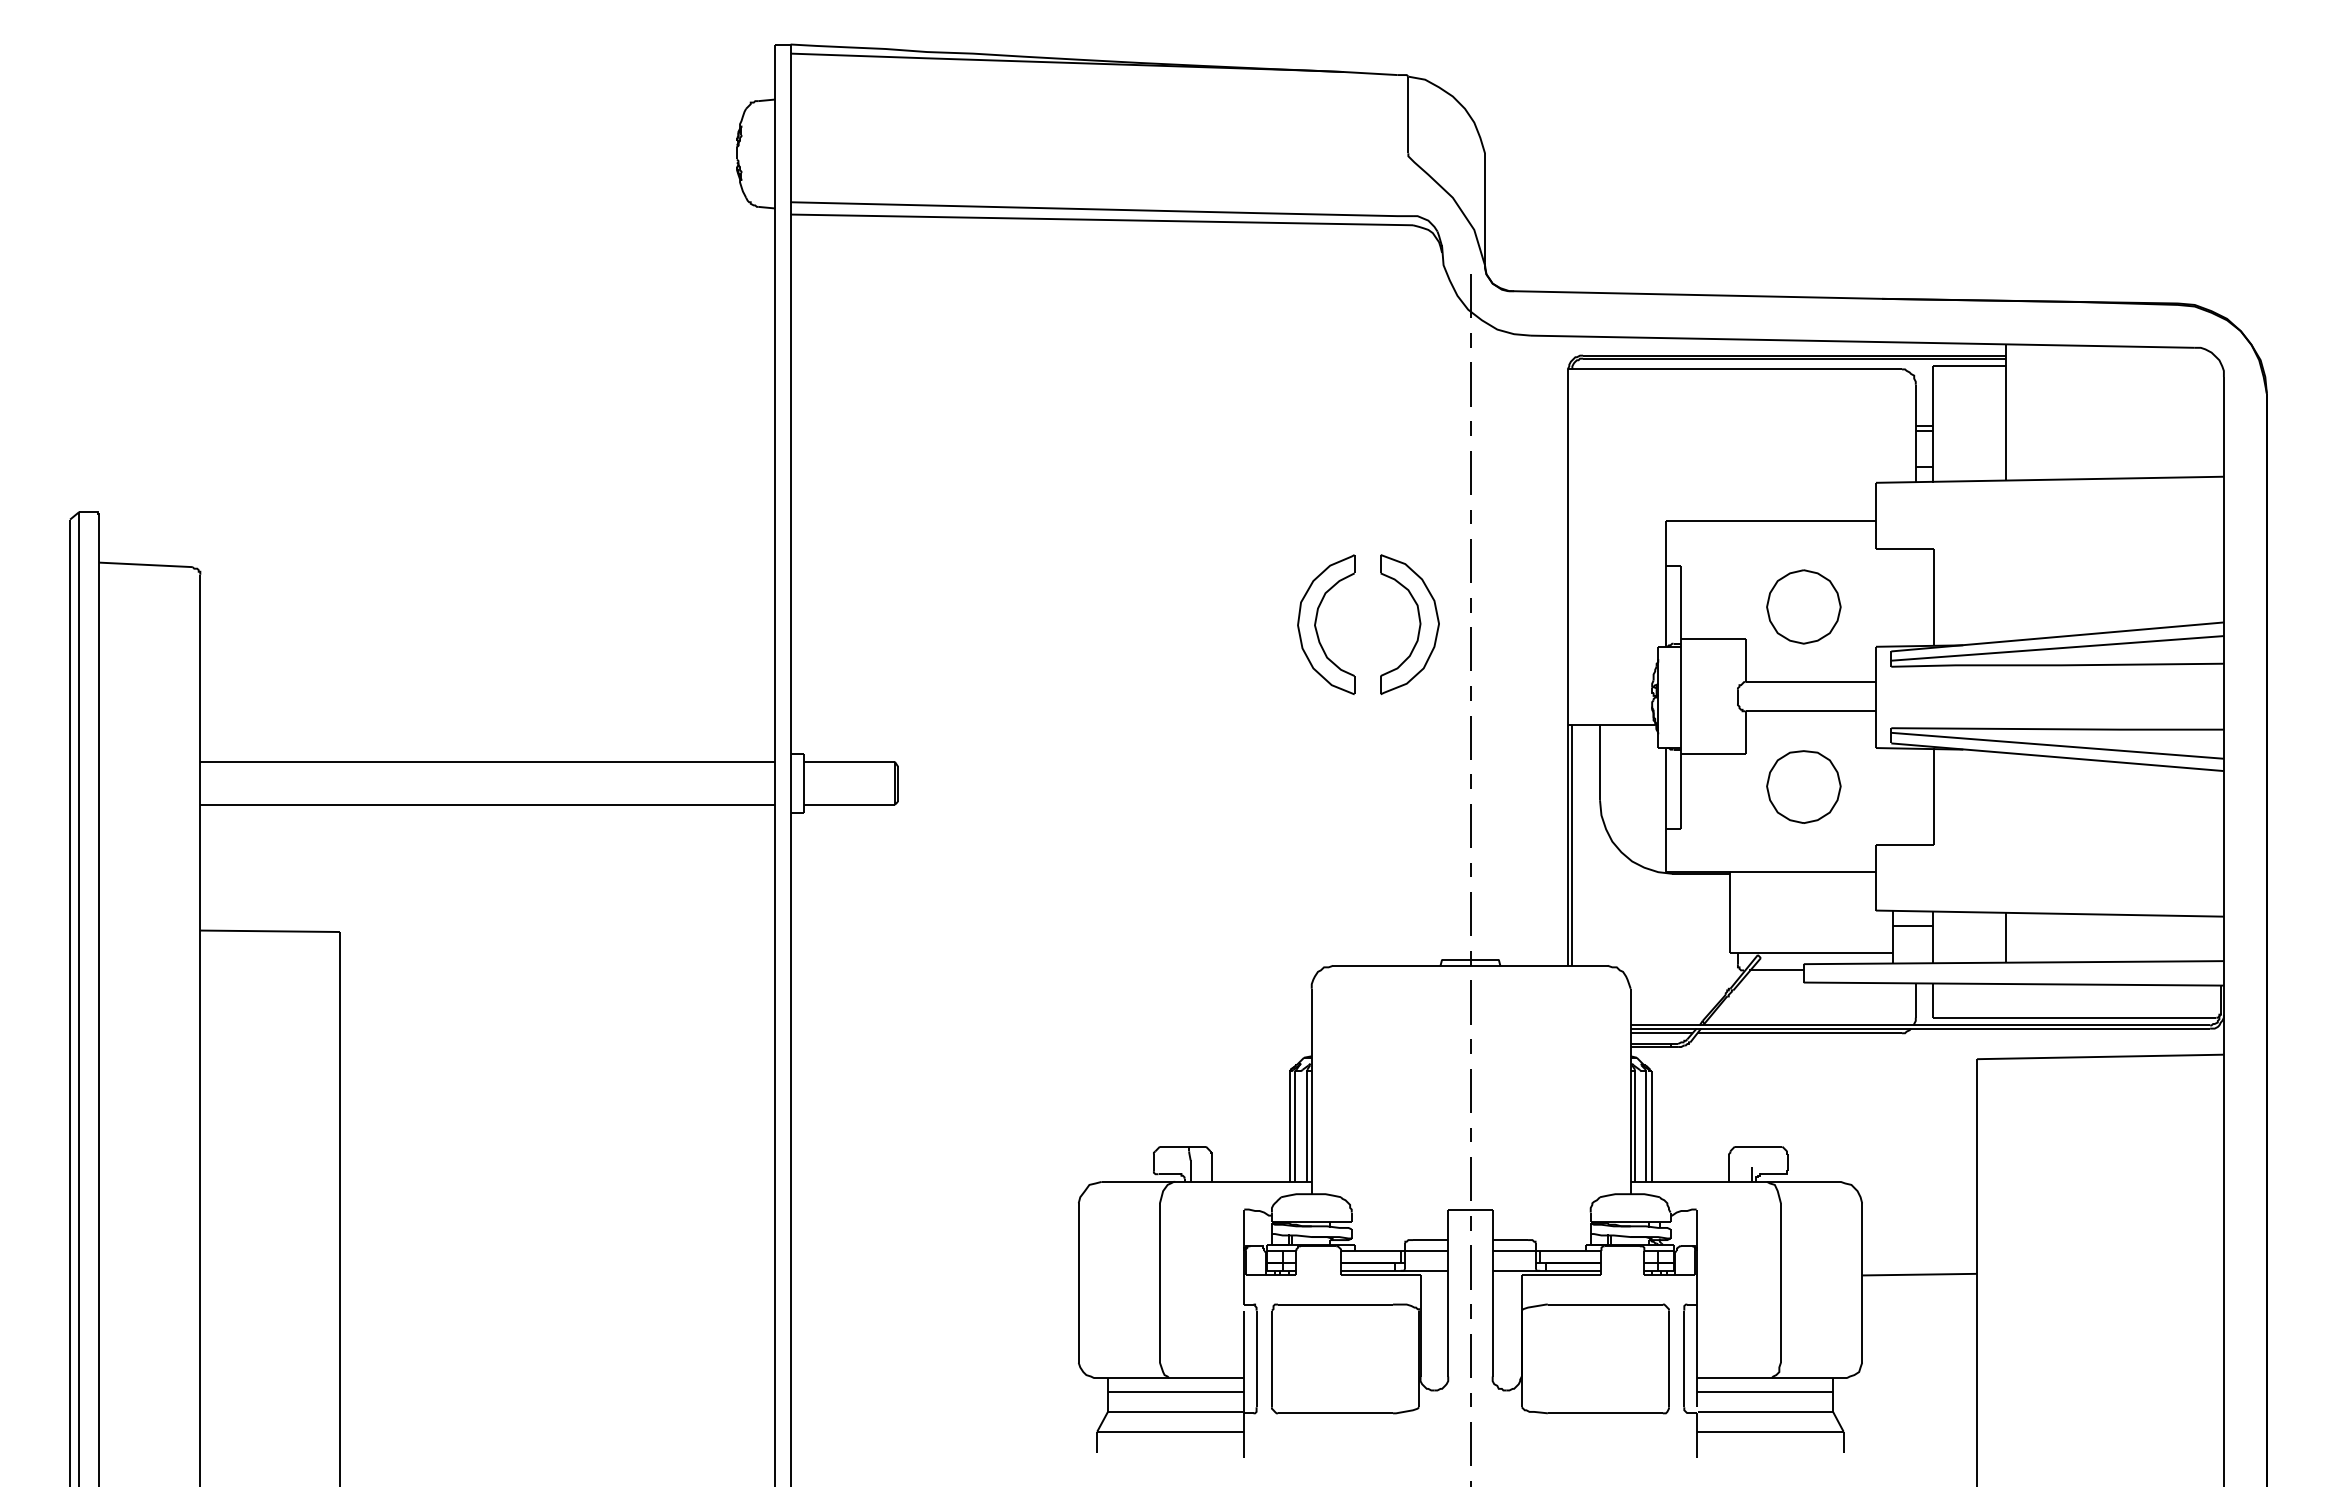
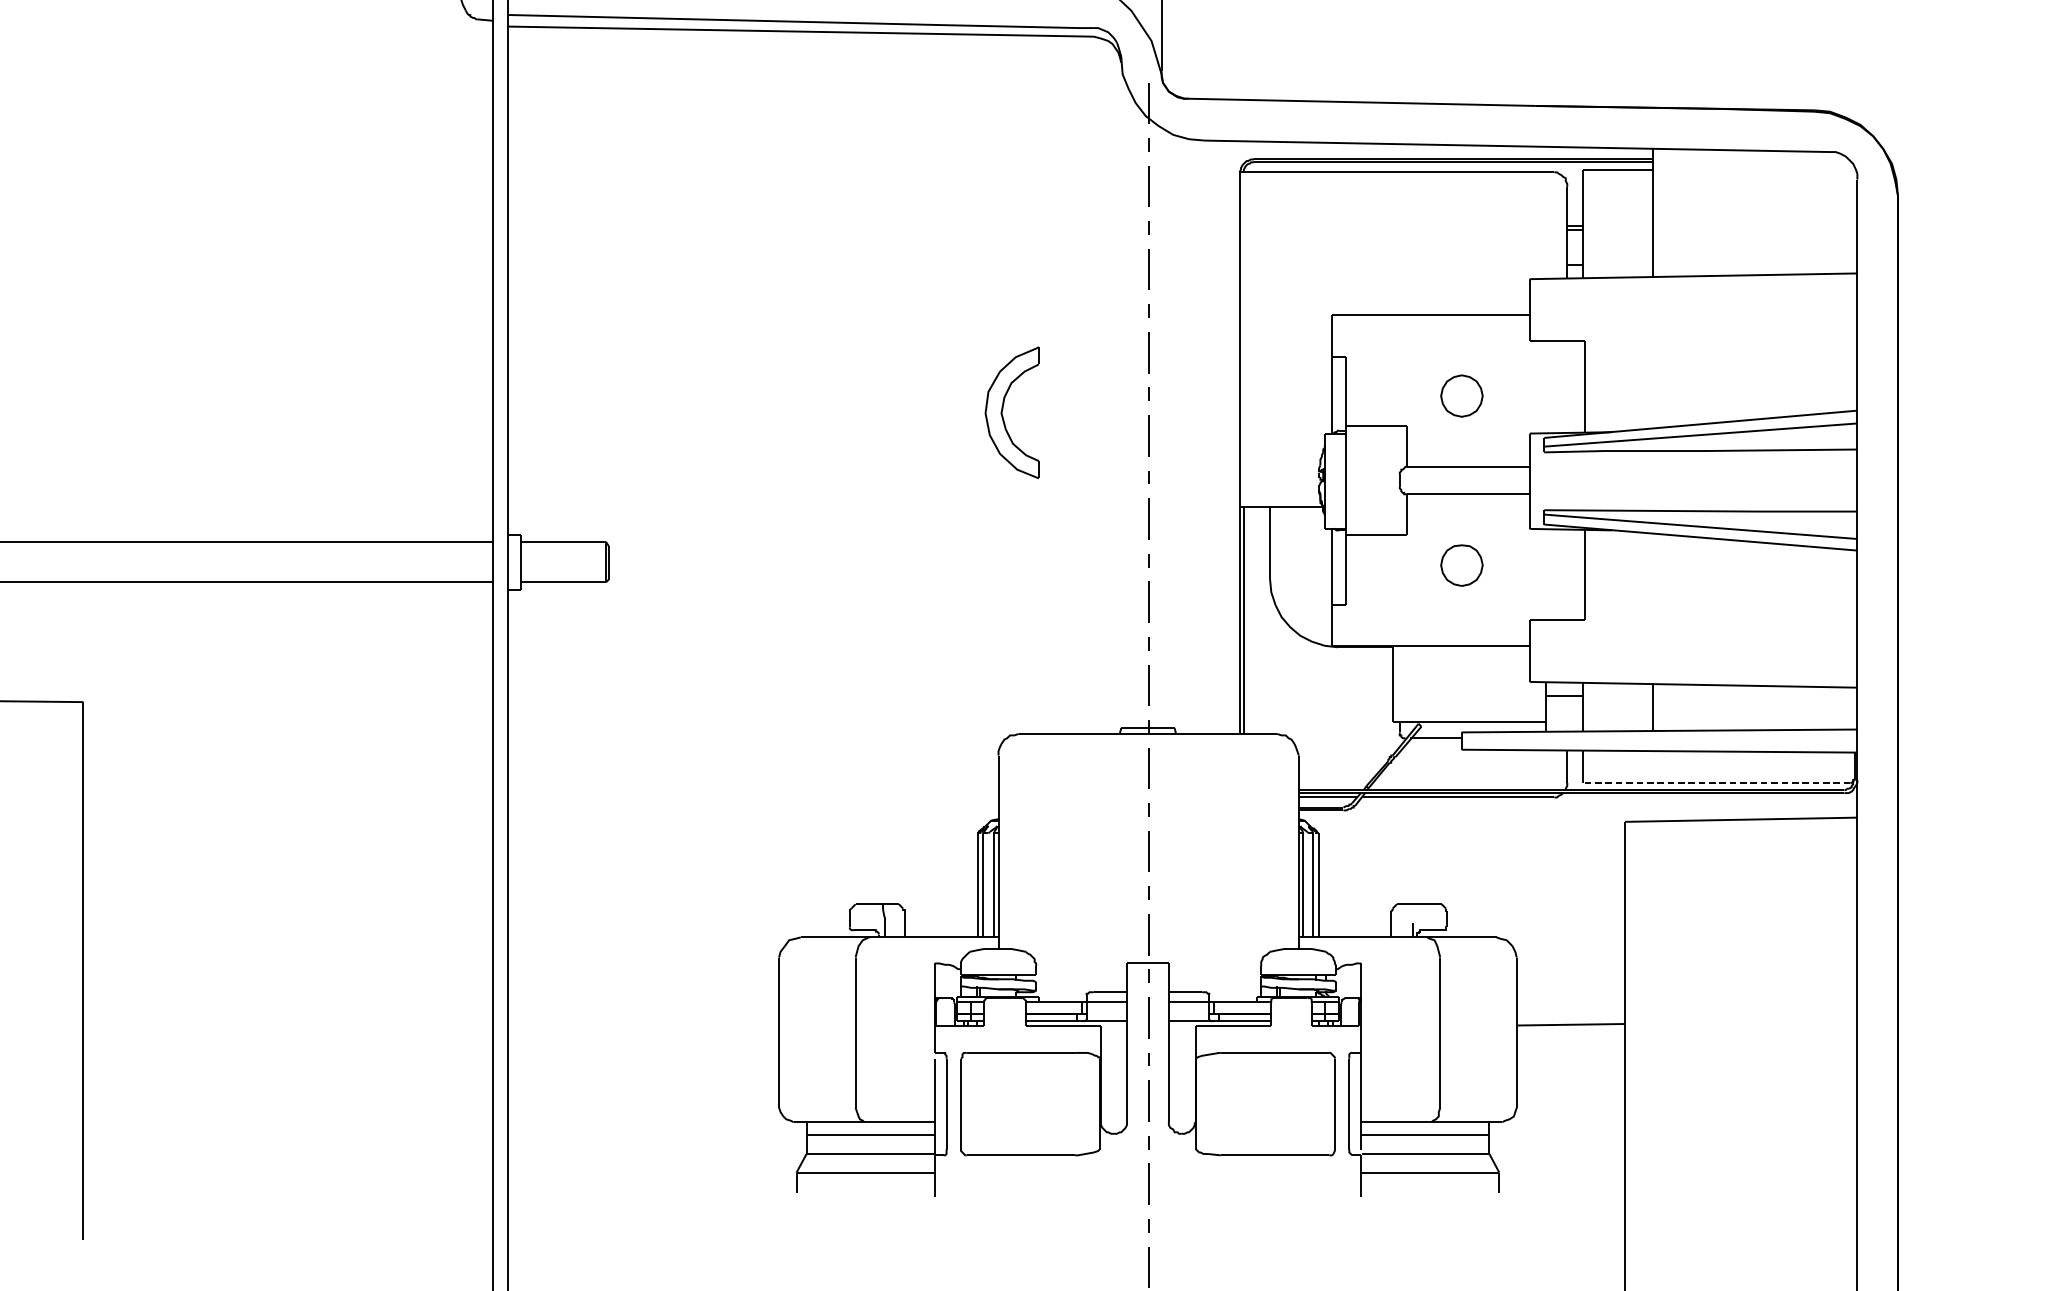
part: (1803, 606) -> (1461, 395), size x0.6
part: (1418, 628) -> (1099, 416), removed
part: (1803, 786) -> (1461, 565), size x0.6
line: (2074, 1017) -> (1716, 782), solid -> dashed

